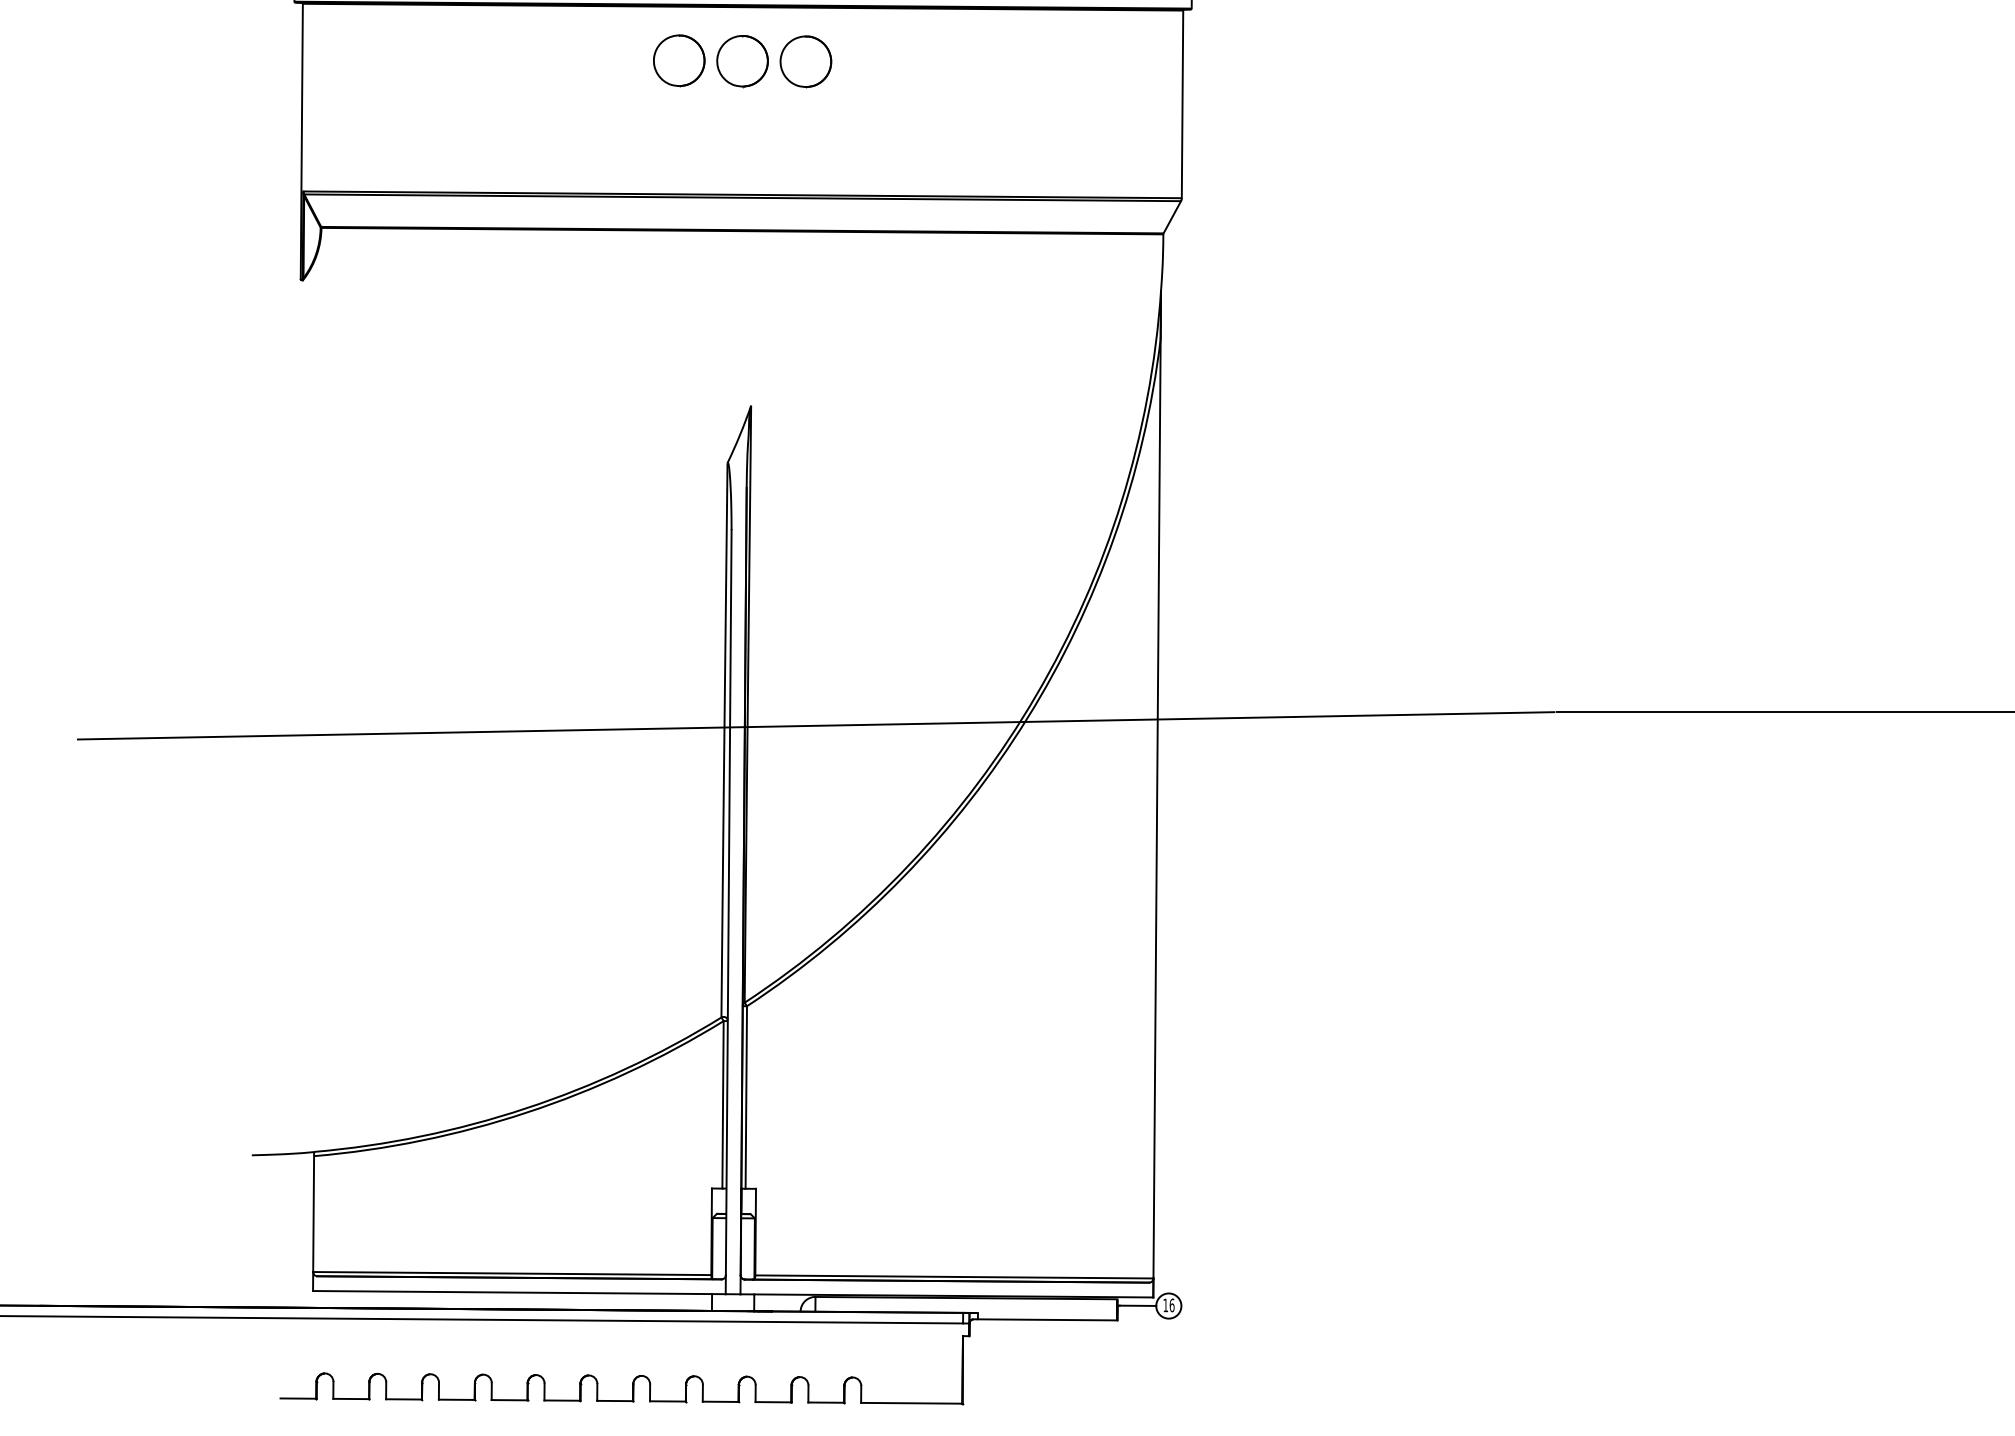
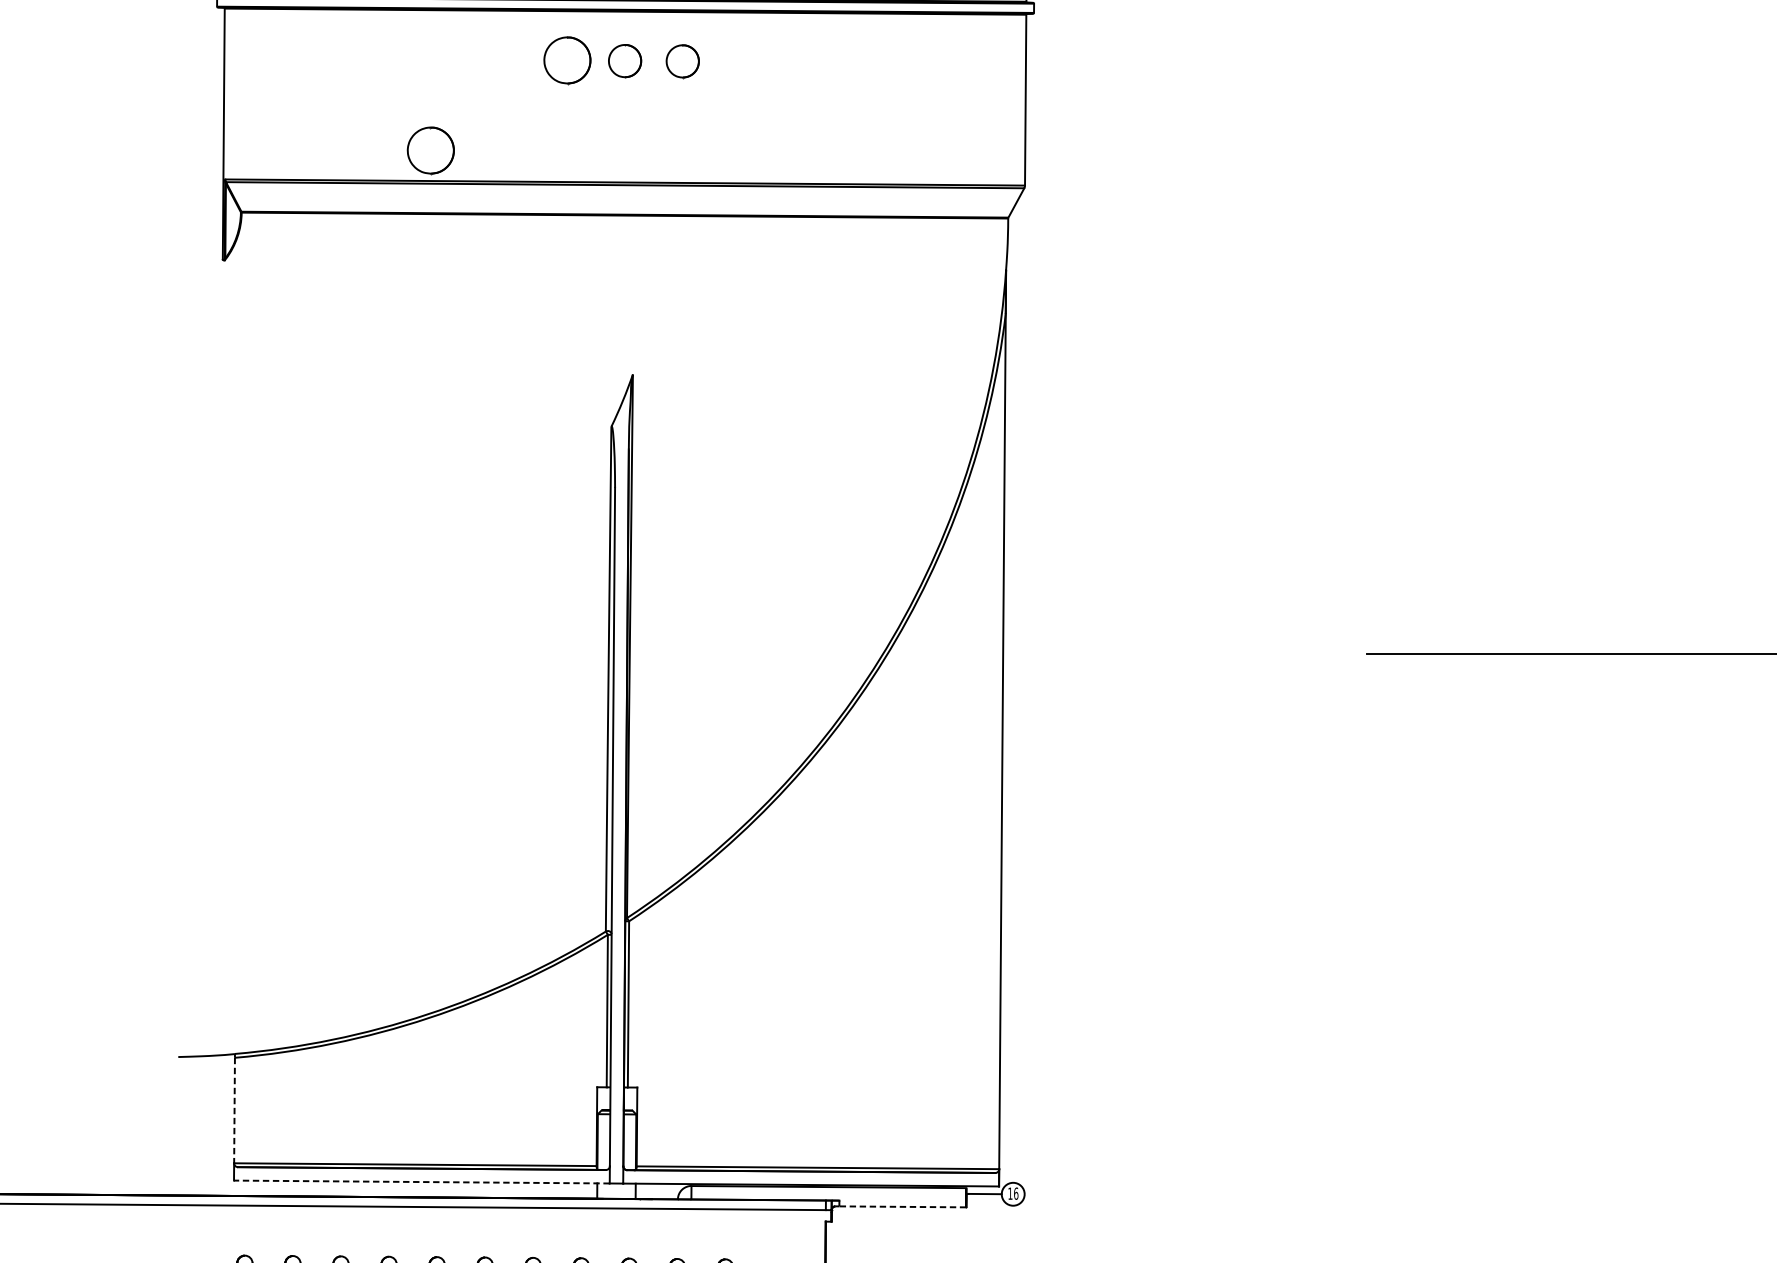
part: (742, 61) -> (625, 61), size x0.7
part: (805, 61) -> (682, 61), size x0.7
part: (529, 159) -> (431, 150), added
line: (815, 725) -> (691, 665), removed
line: (313, 1214) -> (234, 1110), solid -> dashed
line: (518, 1292) -> (421, 1181), solid -> dashed
line: (1047, 1319) -> (902, 1206), solid -> dashed

